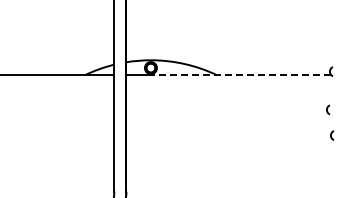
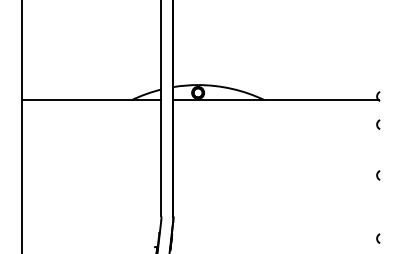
line: (240, 75) -> (287, 100), dashed -> solid
arc: (328, 108) -> (378, 123), moved
arc: (332, 134) -> (378, 174), moved

